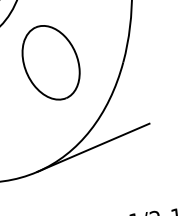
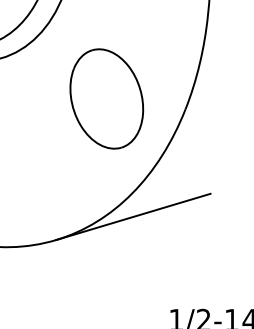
part: (50, 62) -> (106, 98), moved

